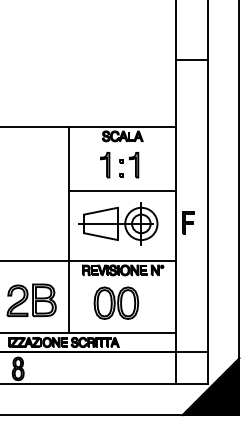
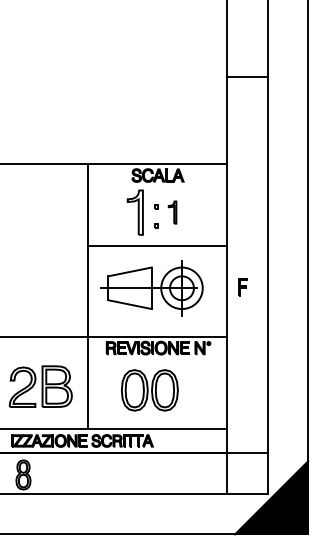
part: (105, 165) -> (135, 212), size x1.4
part: (133, 165) -> (172, 212), size x0.7
part: (188, 223) -> (242, 287), size x0.6

